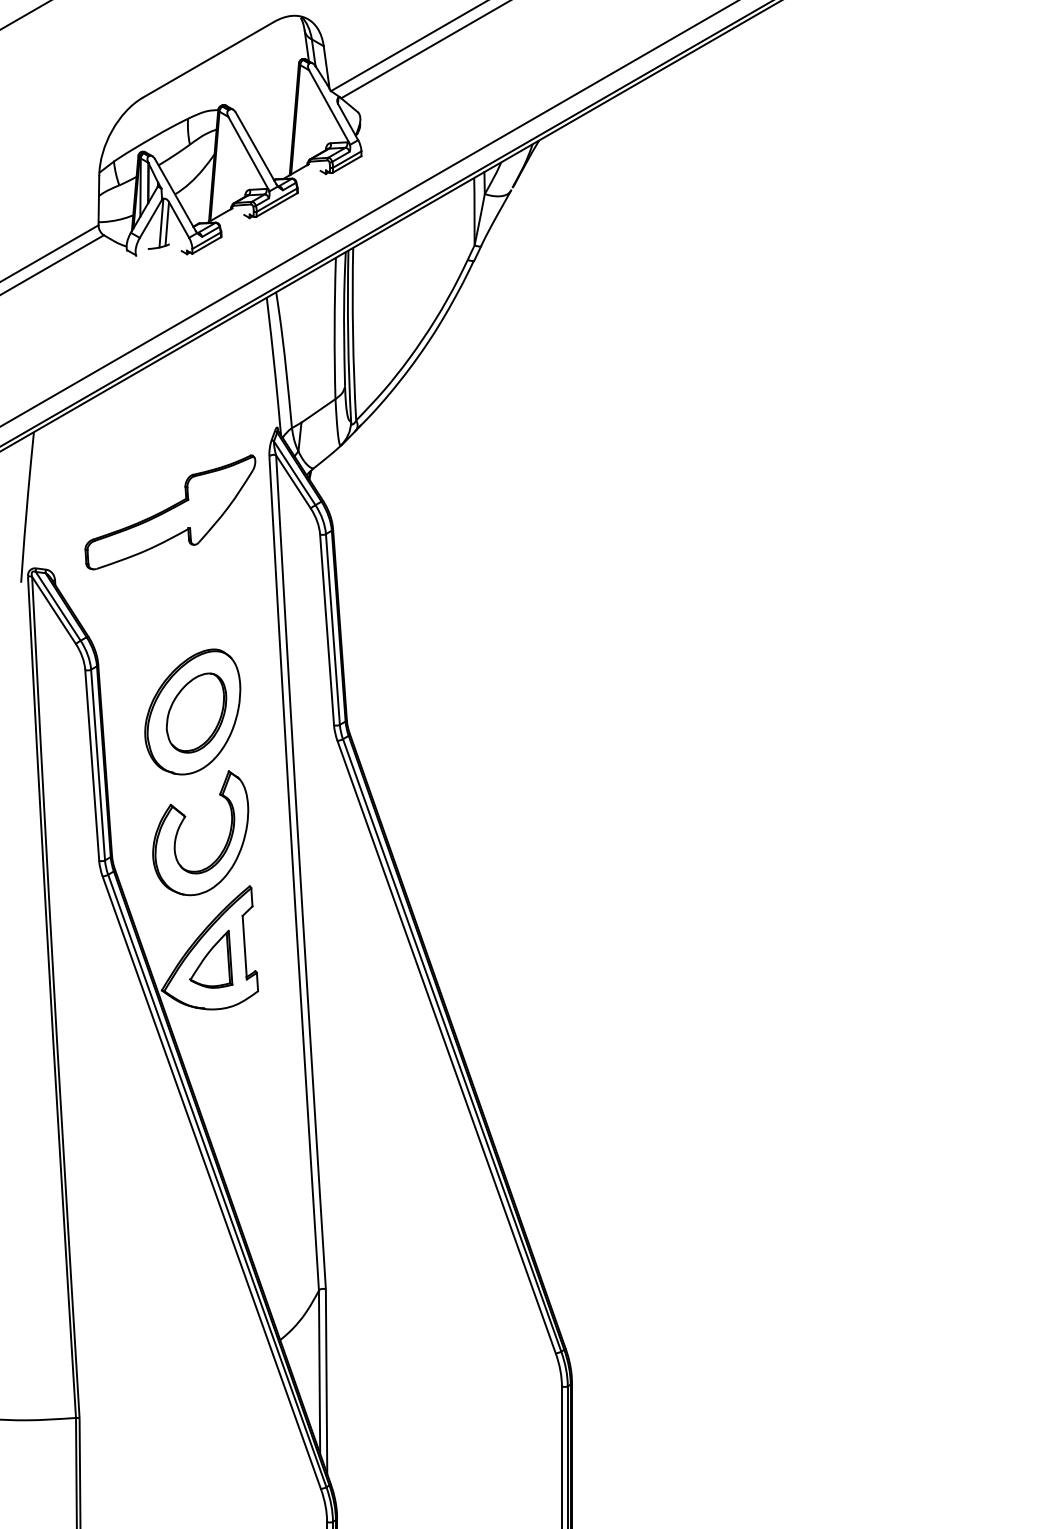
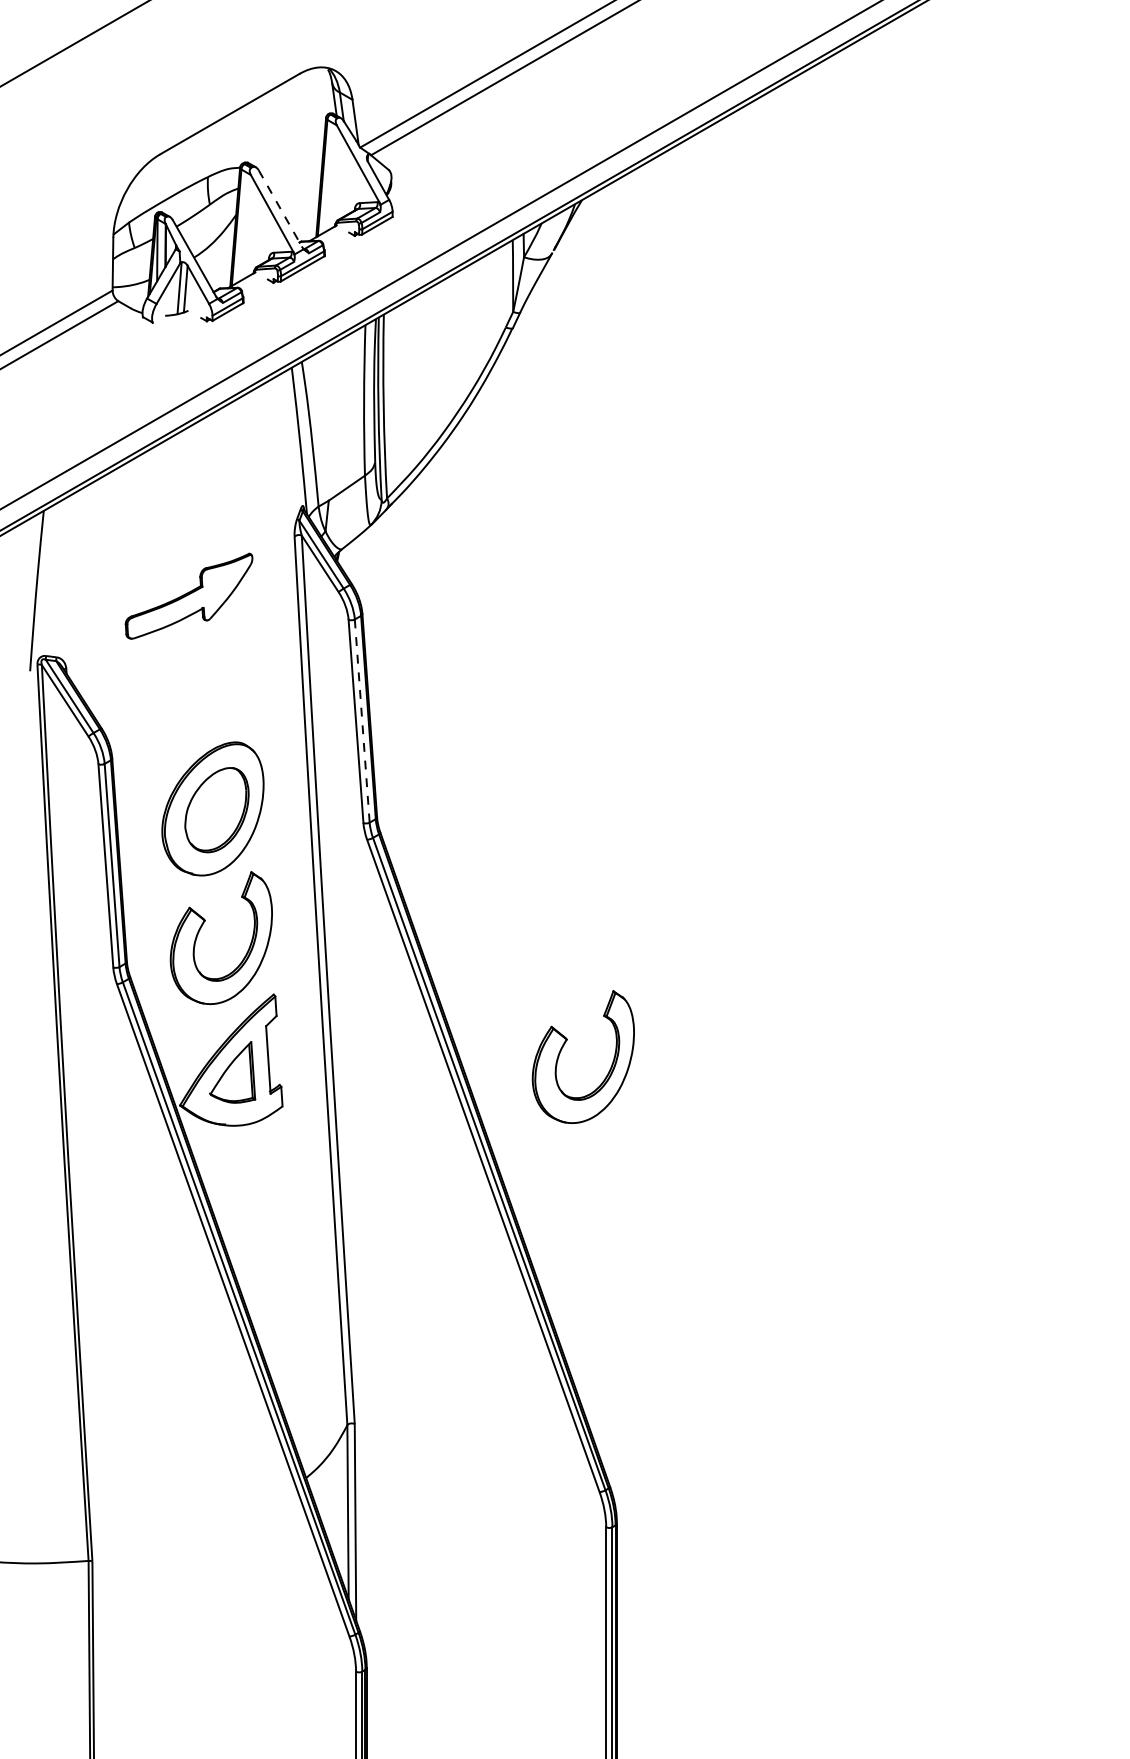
line: (256, 149) -> (280, 209), solid -> dashed
part: (169, 511) -> (188, 595), size x0.7
line: (333, 629) -> (362, 721), solid -> dashed
part: (521, 935) -> (563, 1047), added

